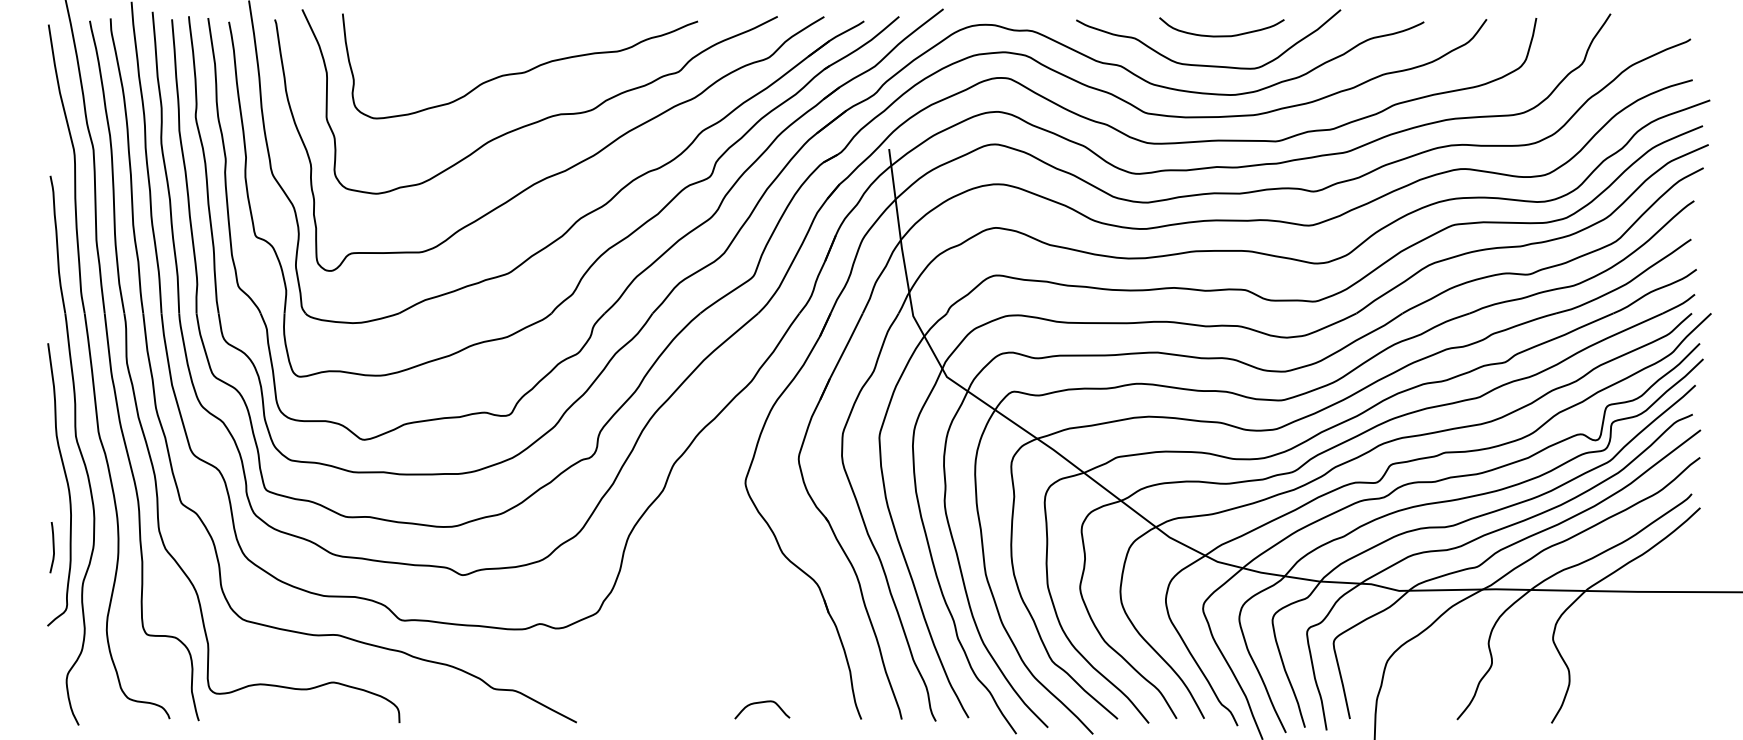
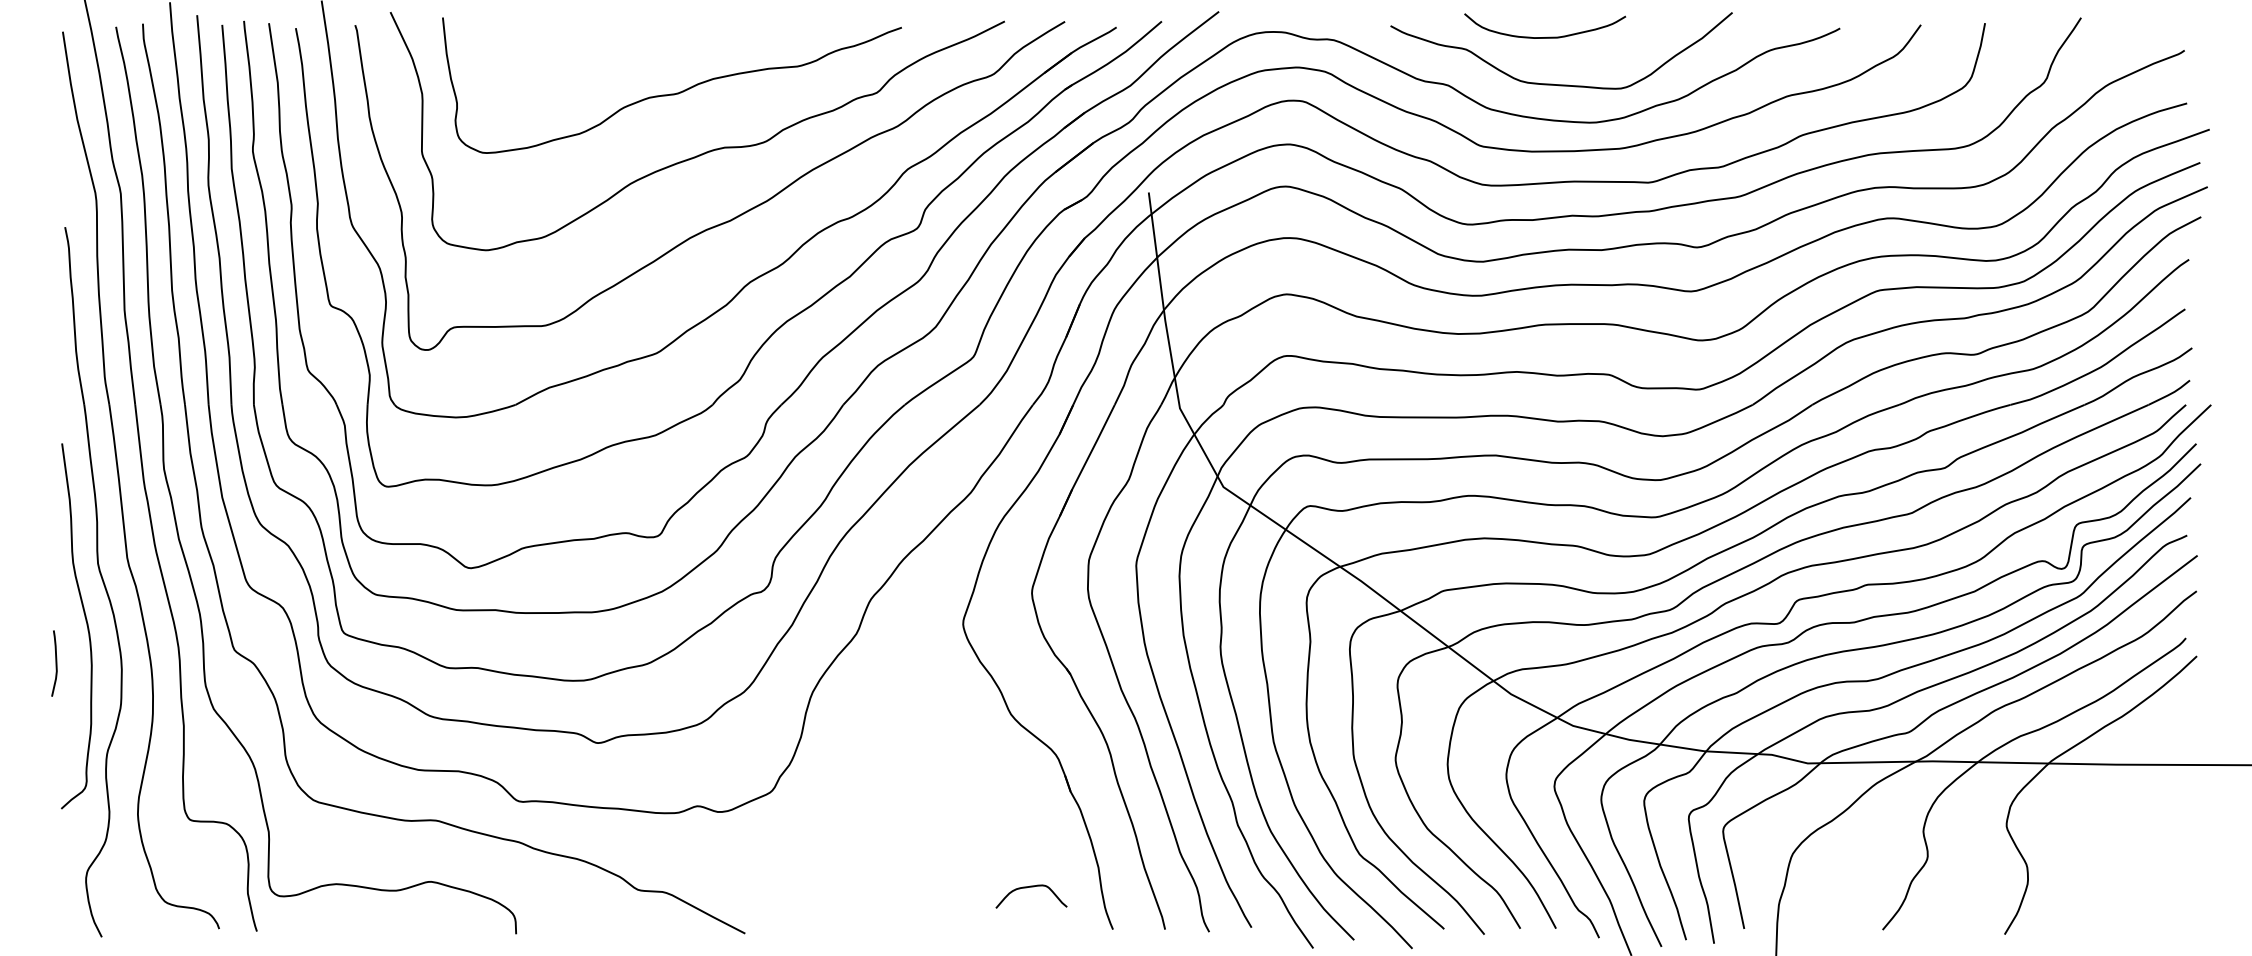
curve: (1221, 35) -> (1544, 36), moved
curve: (52, 547) -> (54, 663), moved
curve: (762, 703) -> (1031, 888), moved

